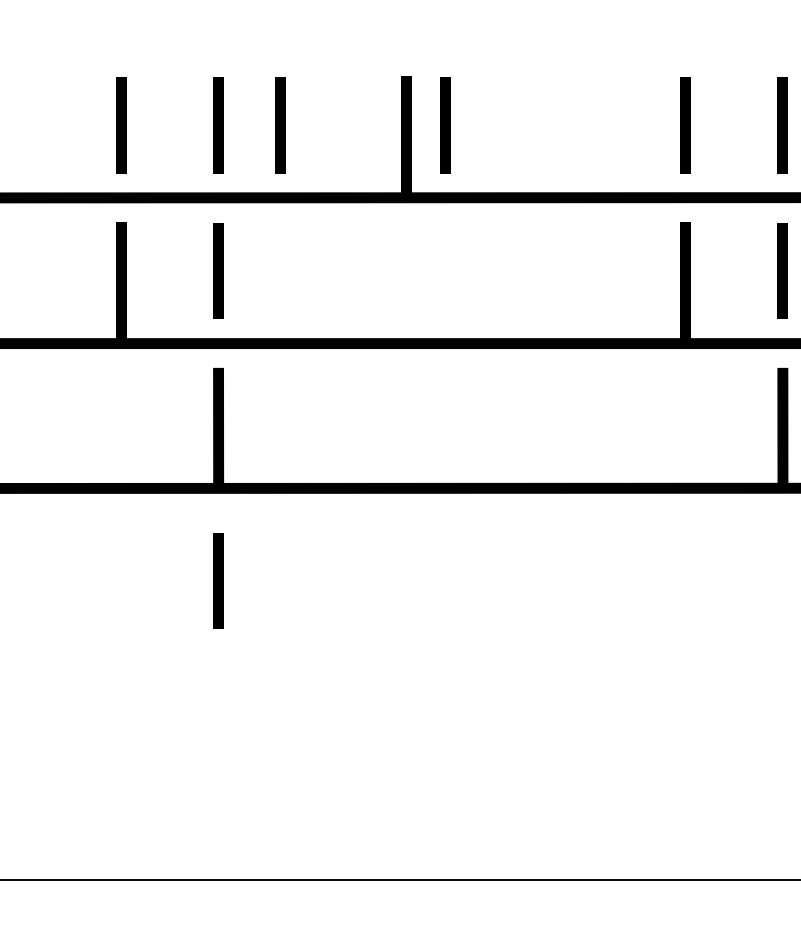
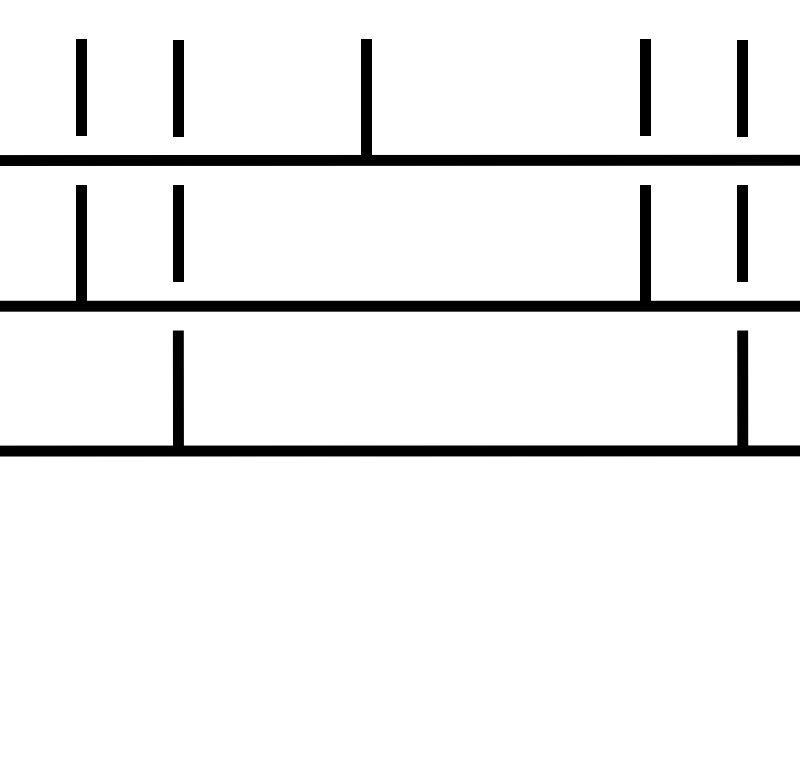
line: (280, 125) -> (240, 88), removed
line: (445, 125) -> (405, 88), removed
line: (218, 580) -> (178, 543), removed

